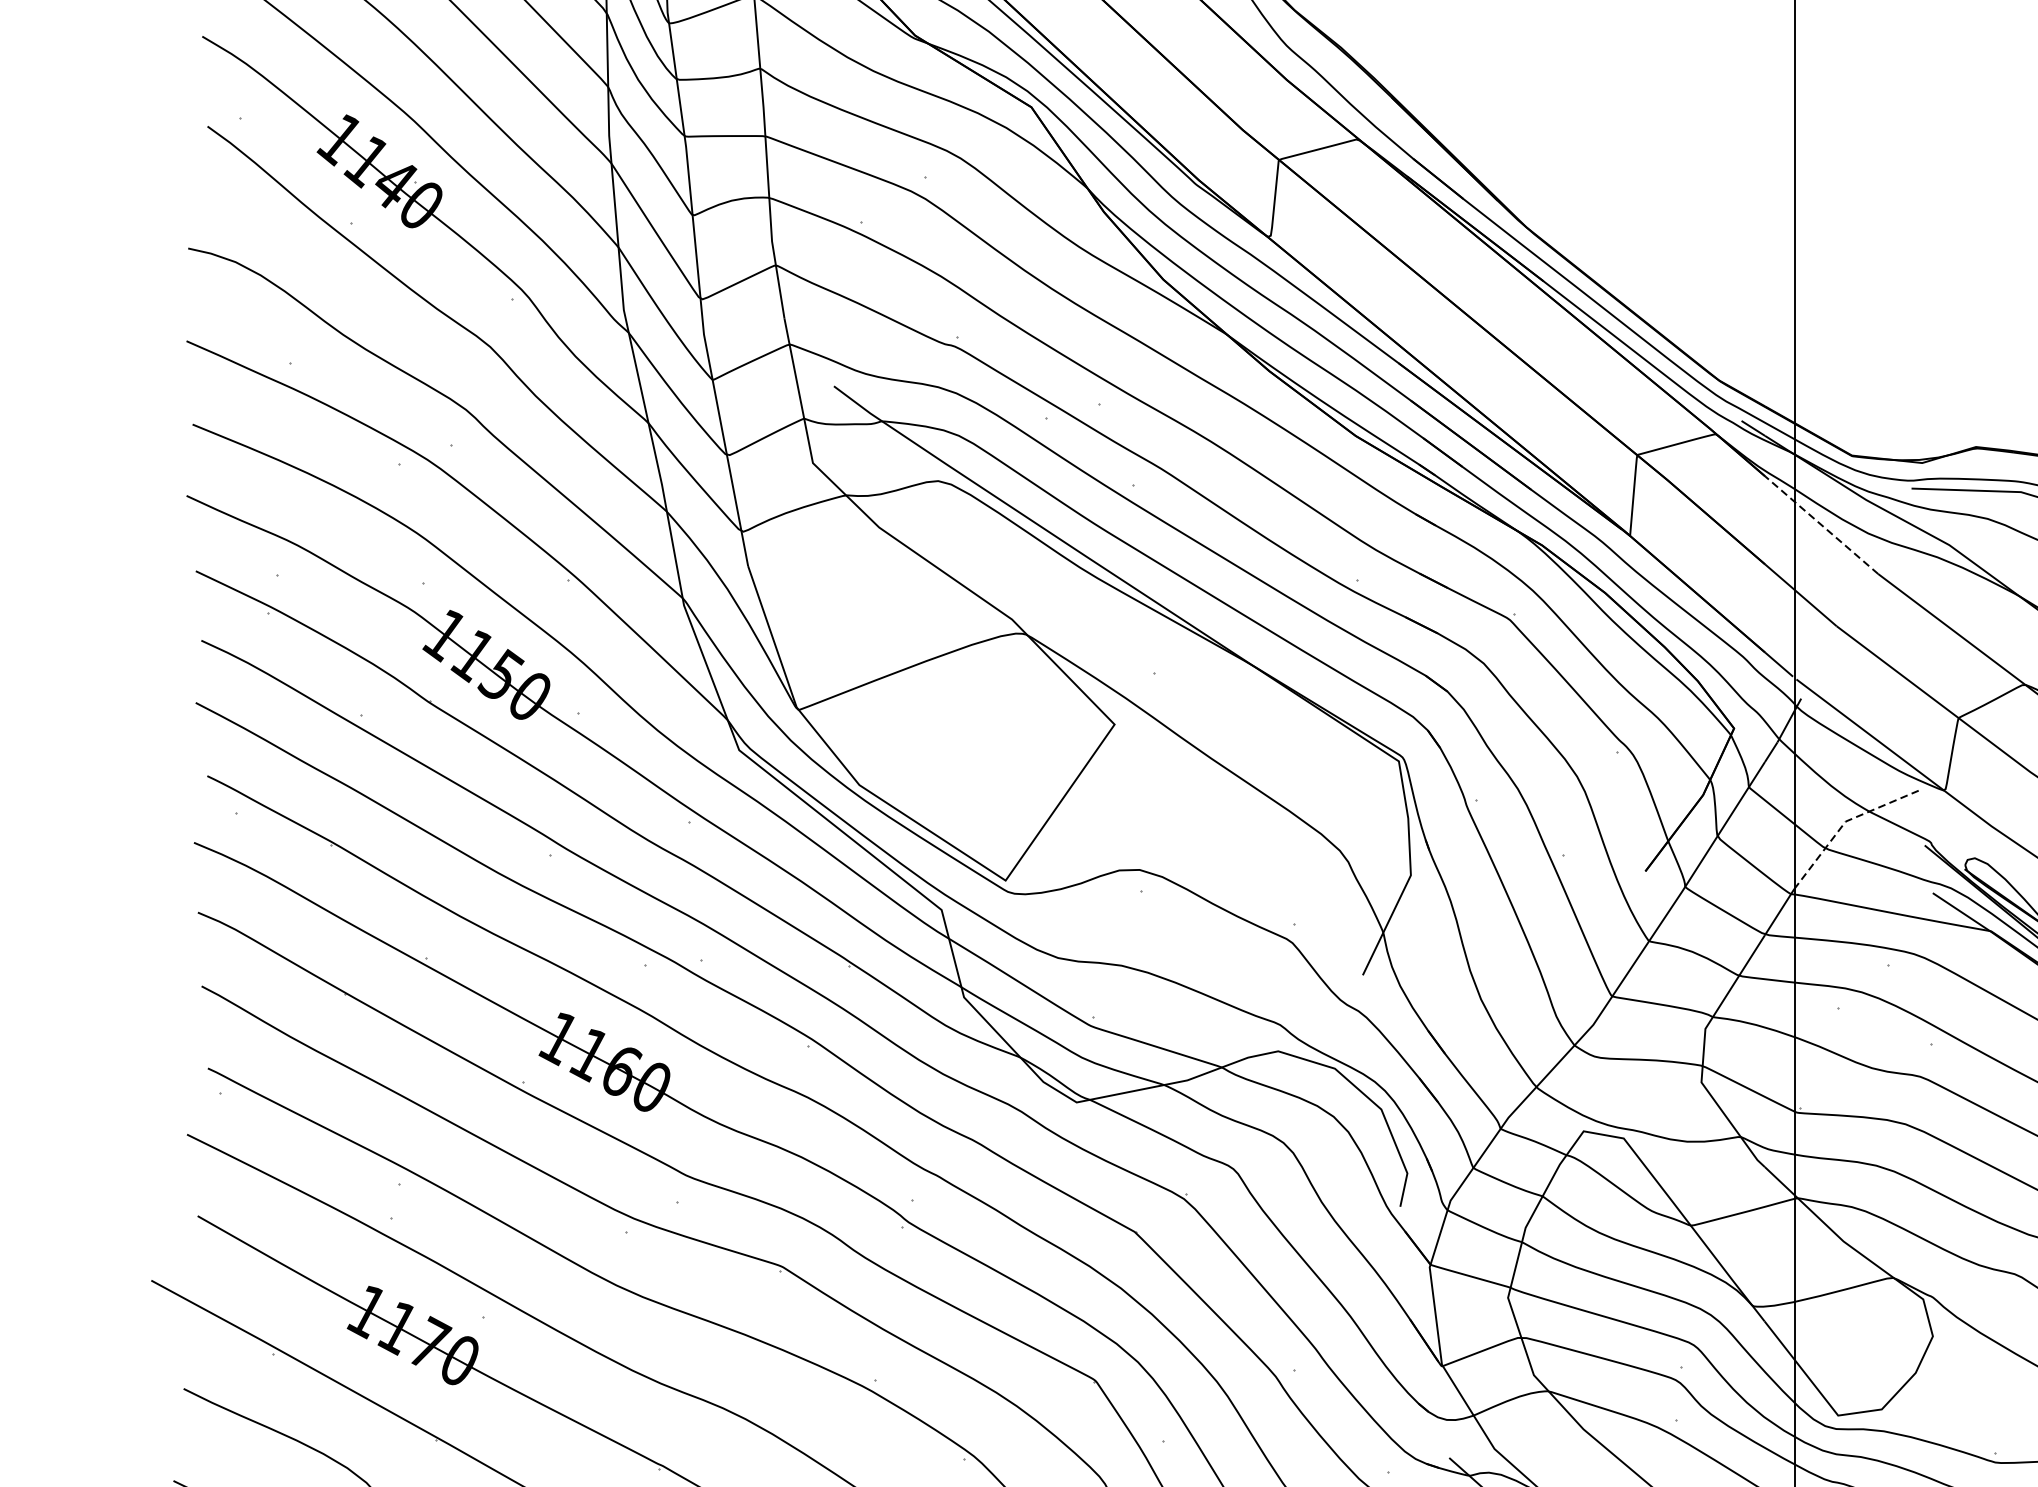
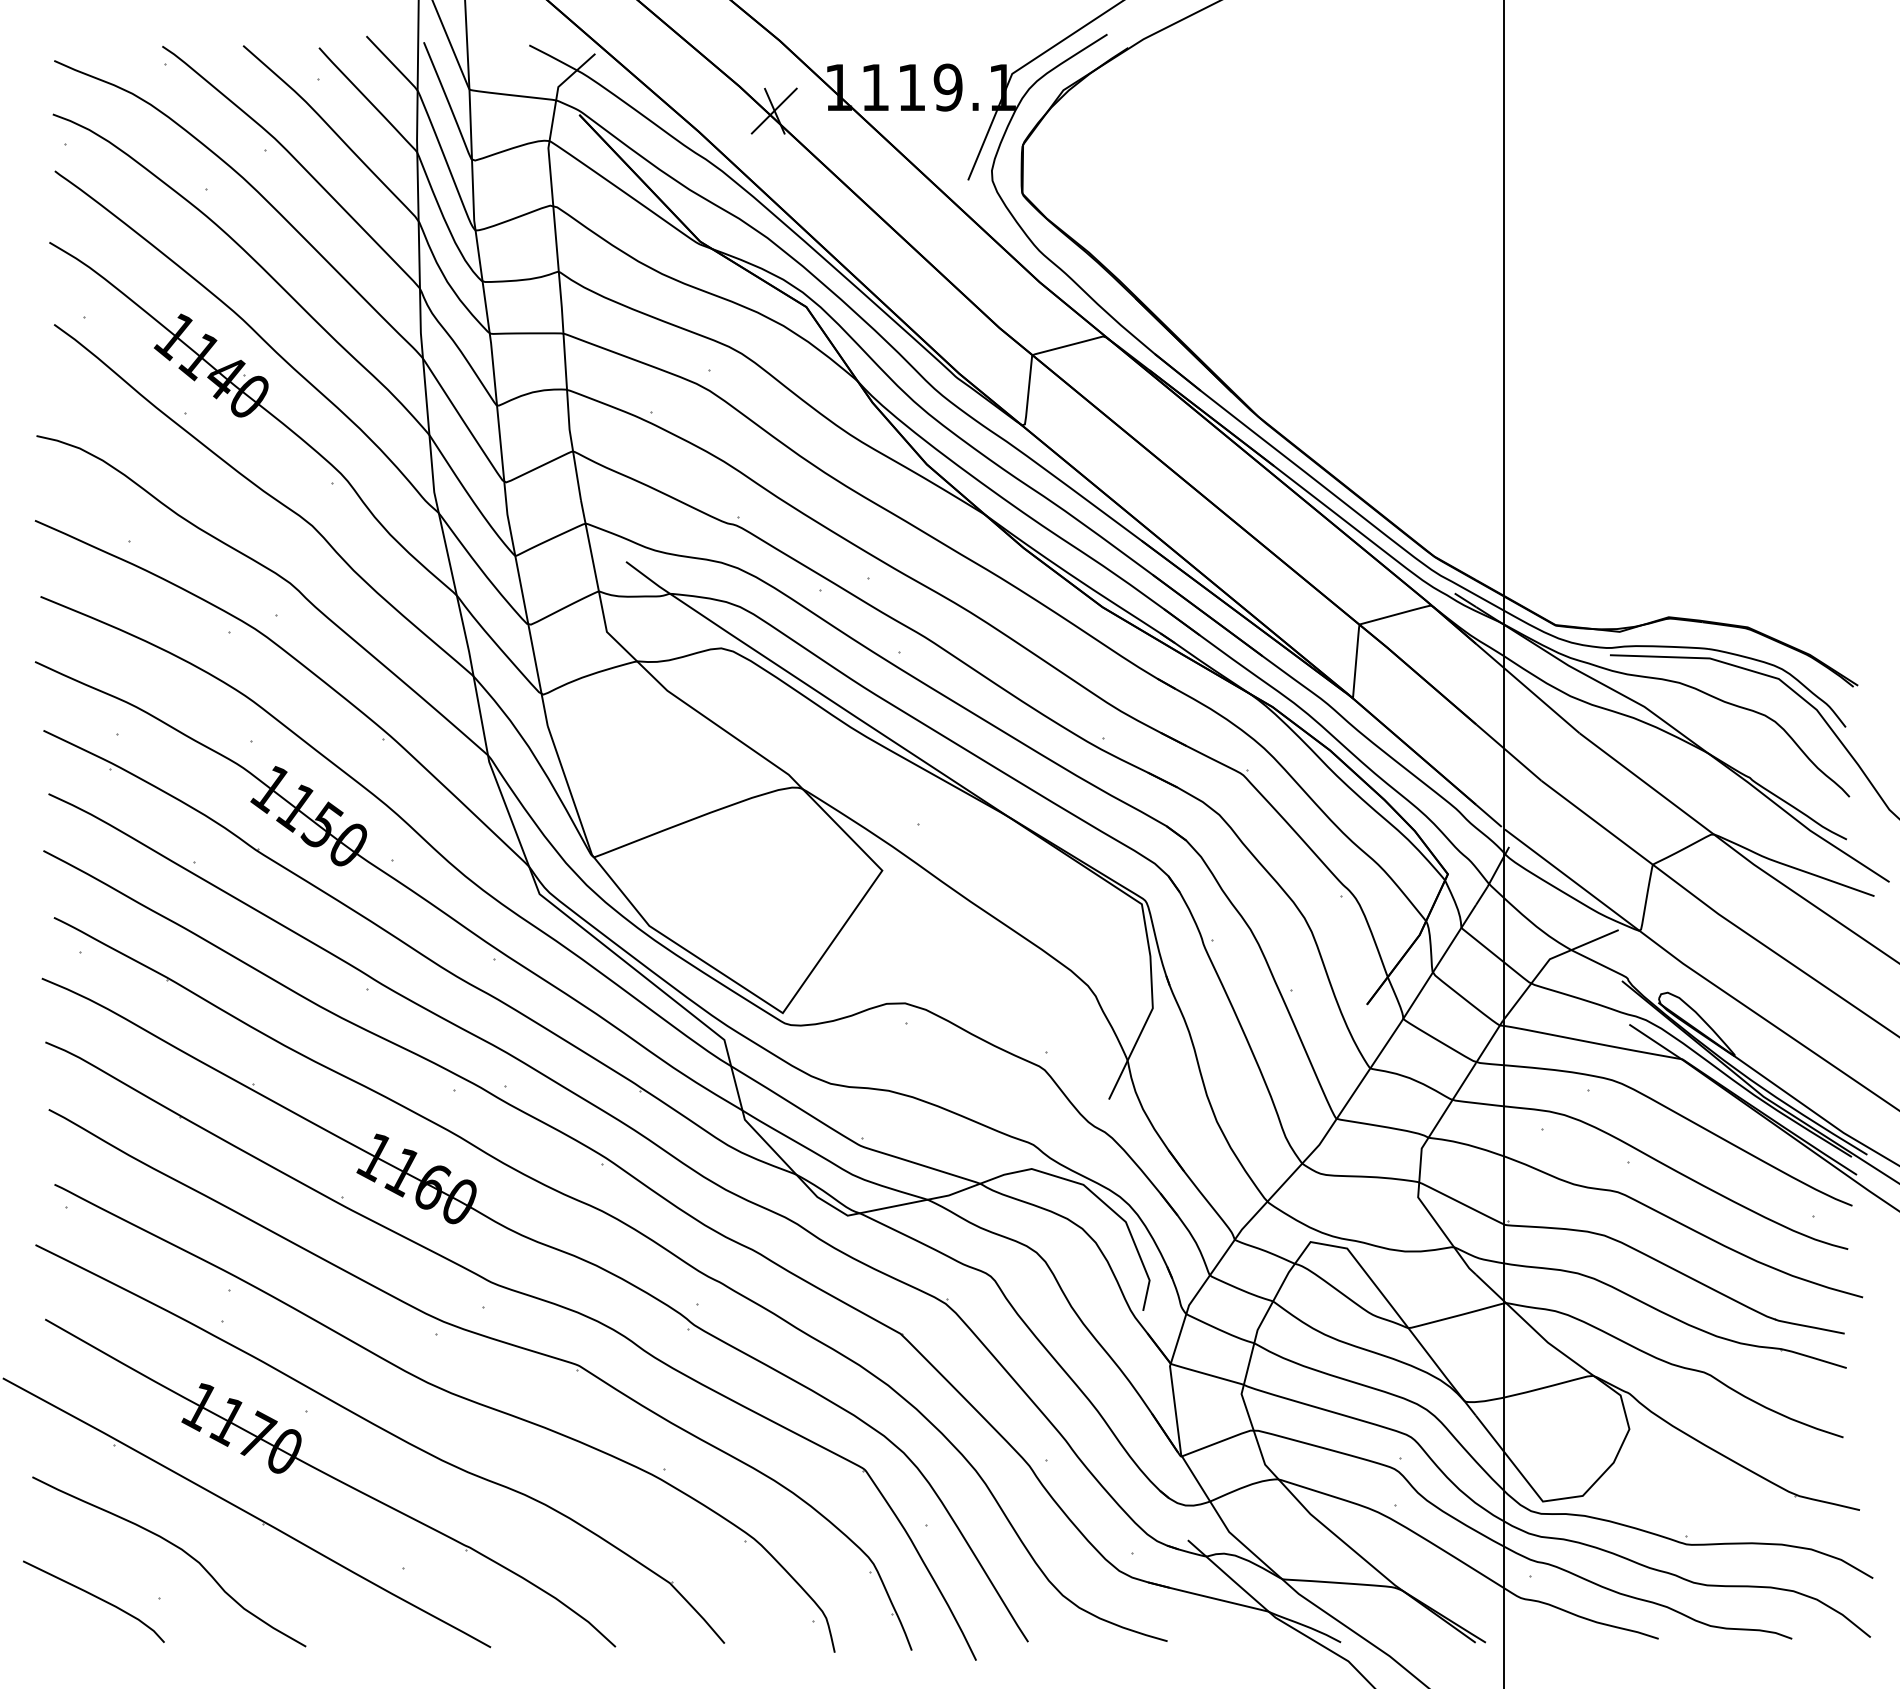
line: (1821, 525) -> (1527, 688), dashed -> solid
line: (1845, 822) -> (1549, 960), dashed -> solid

